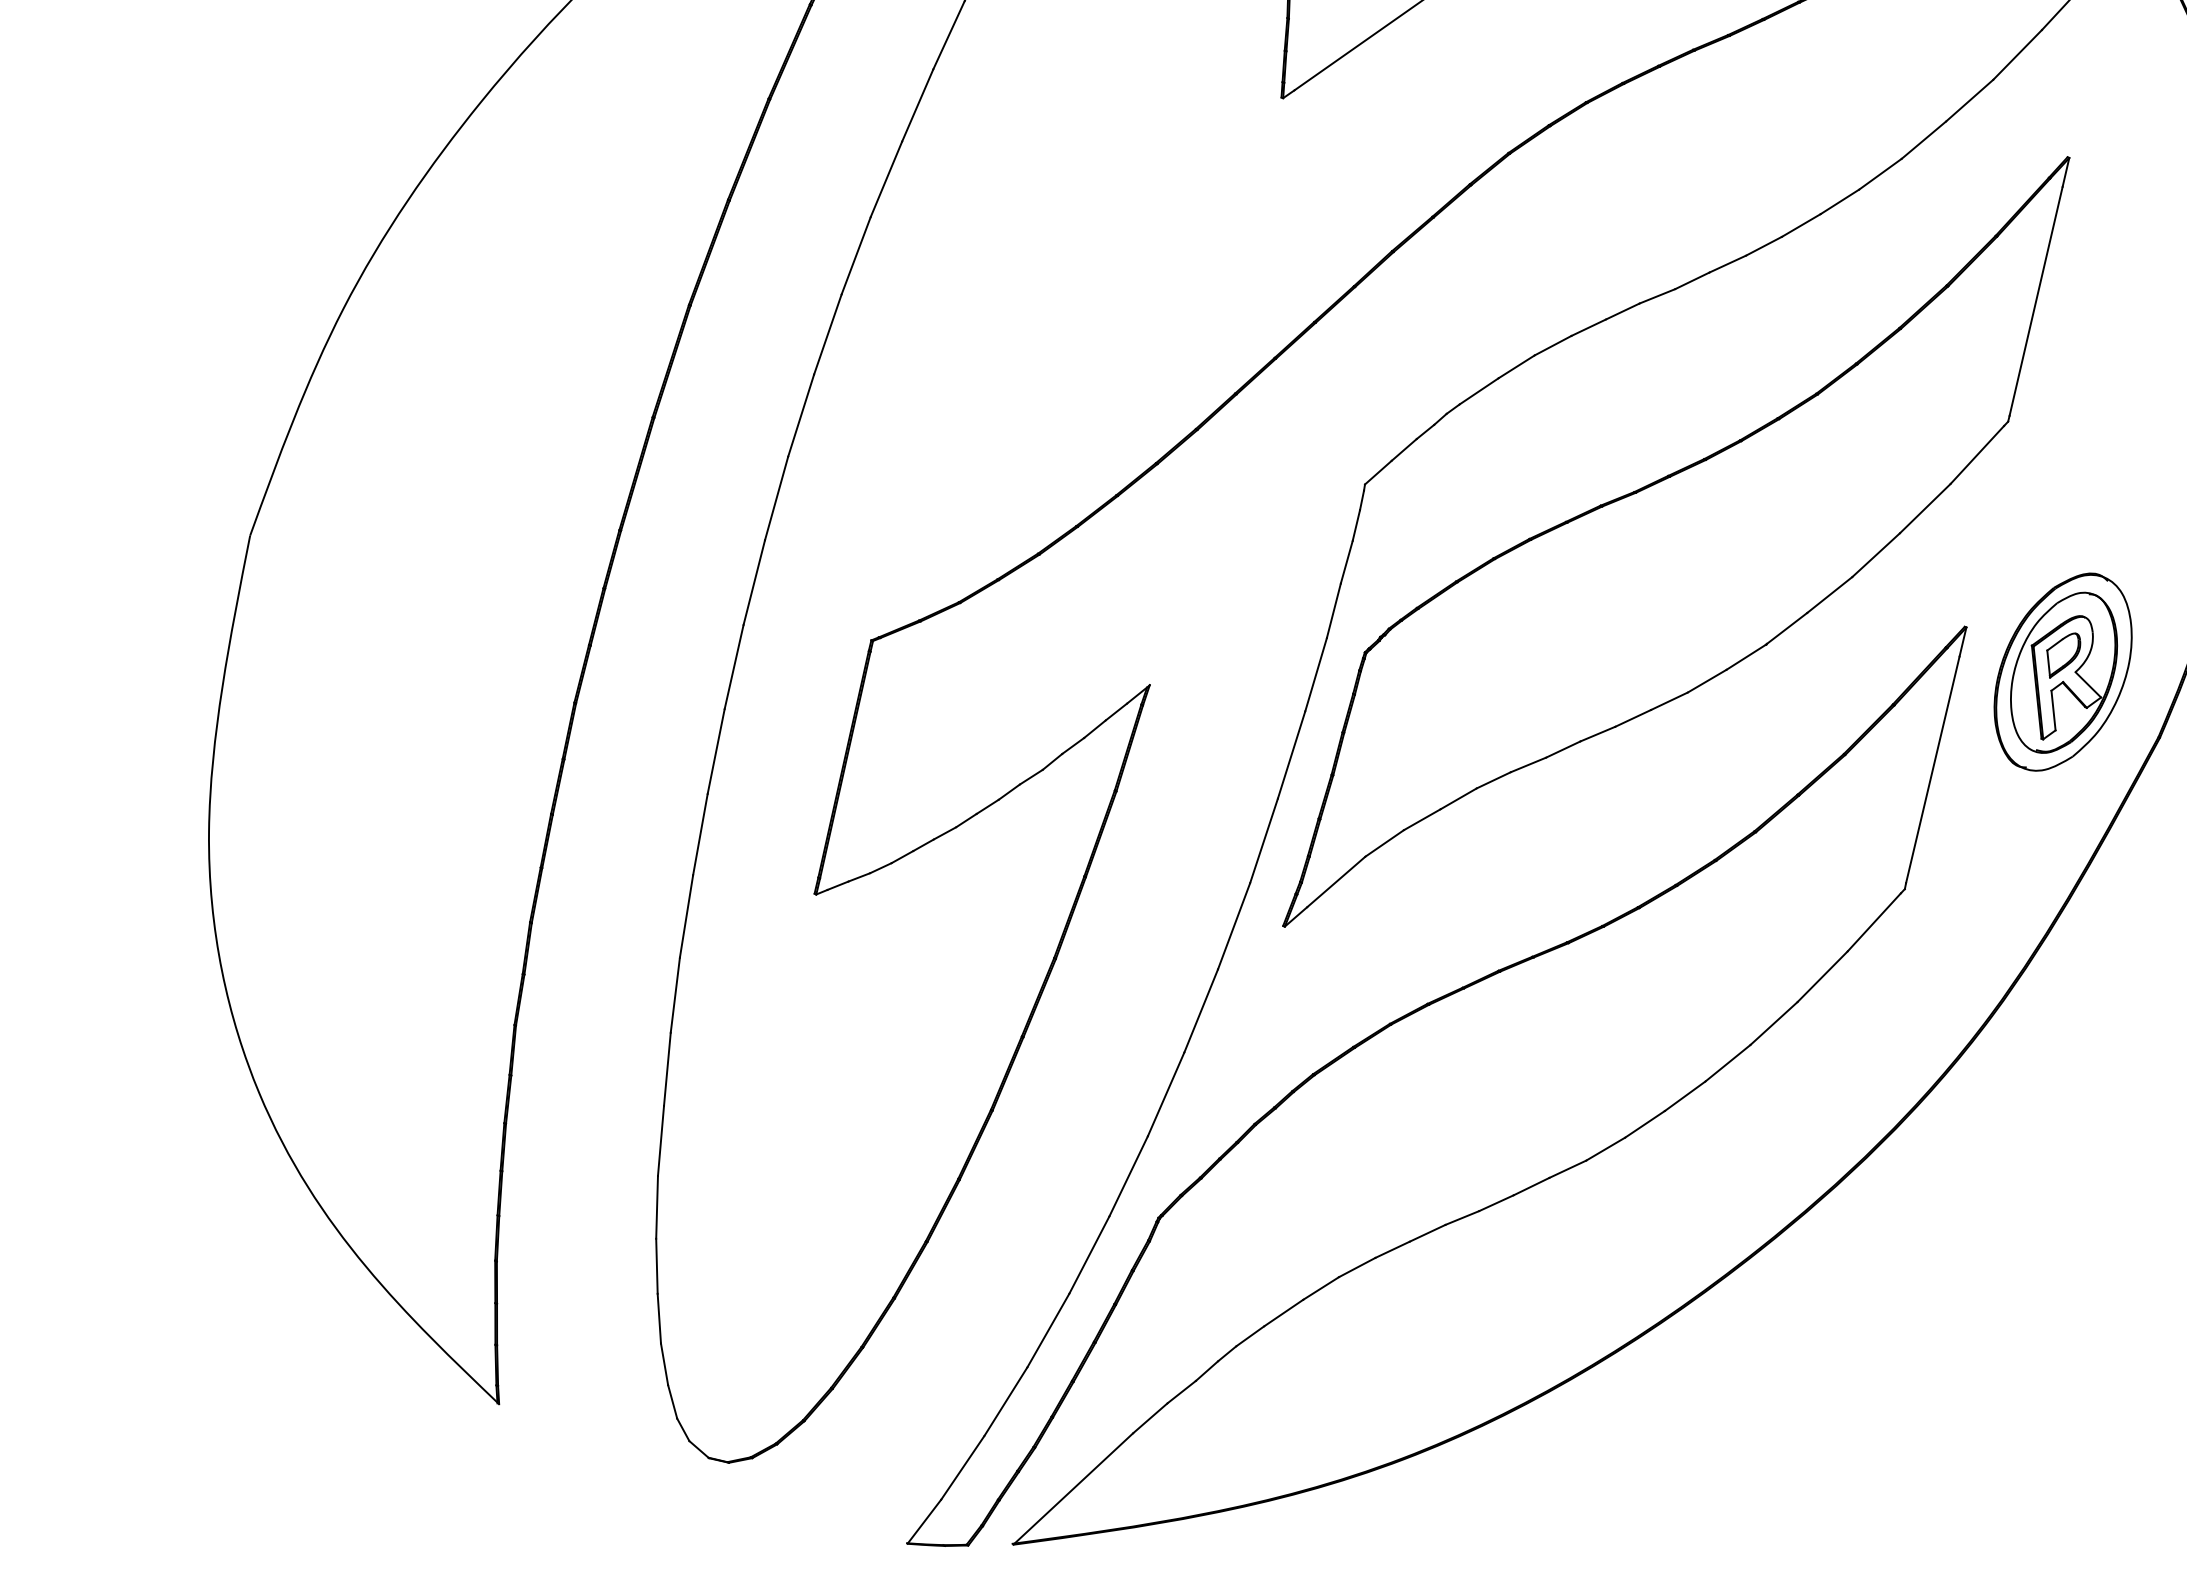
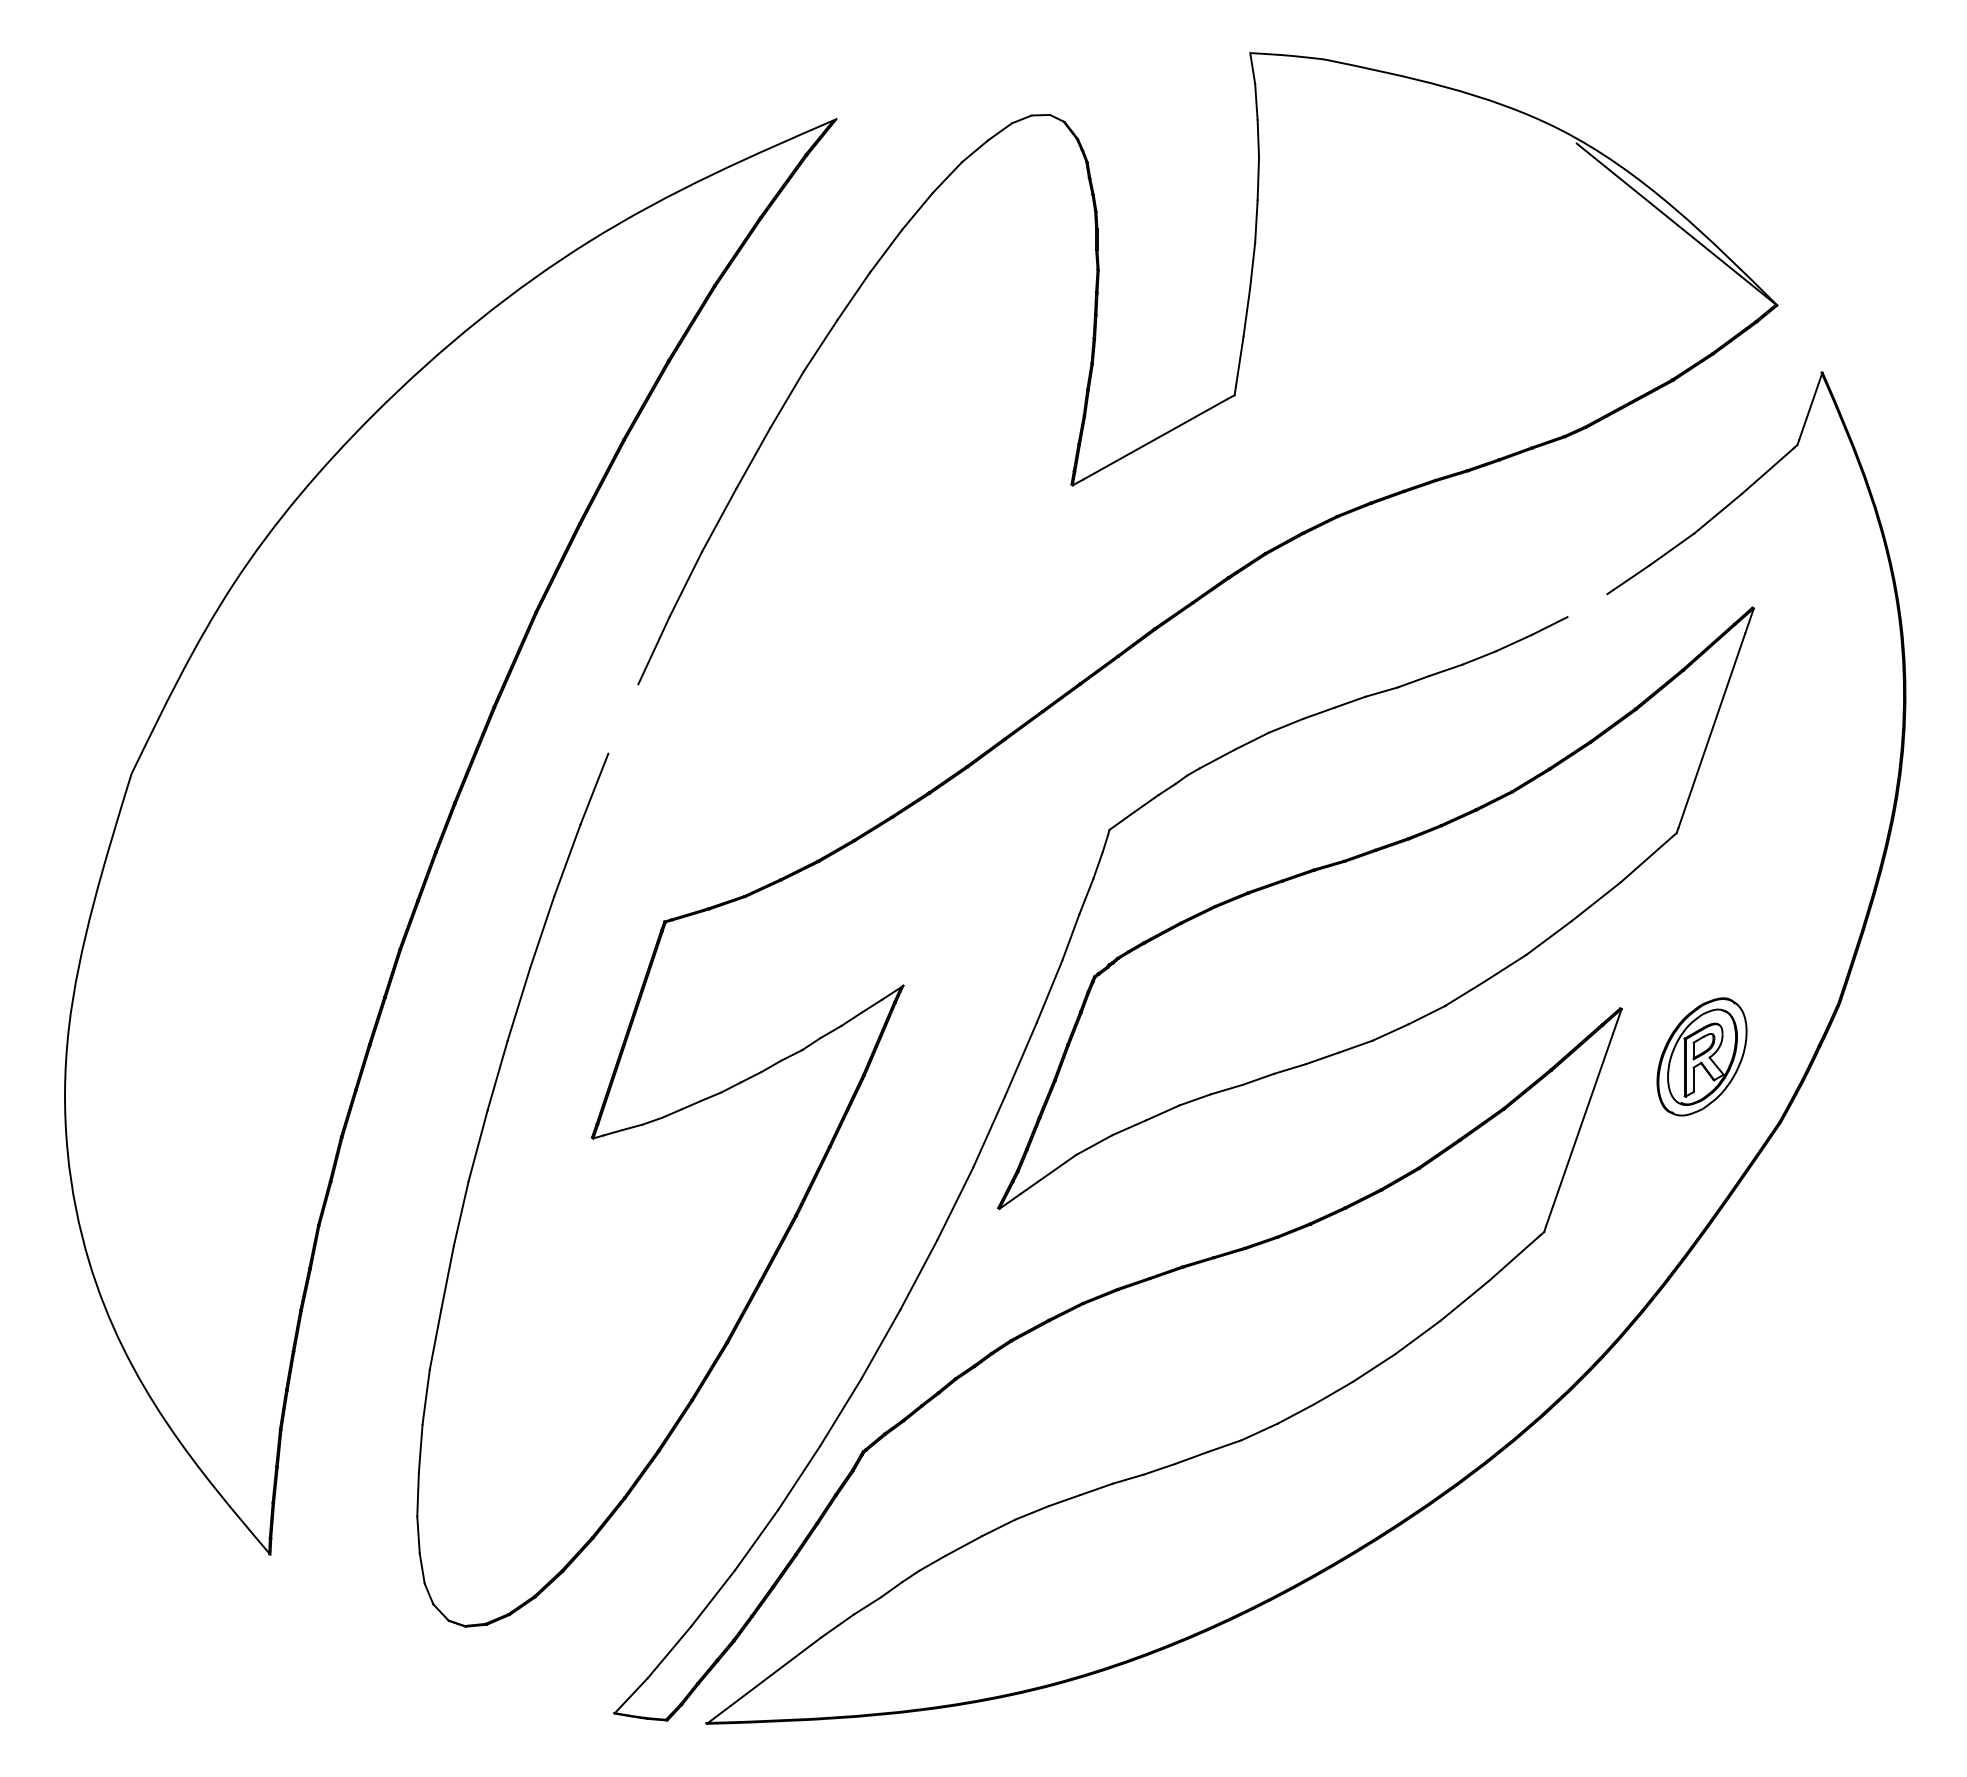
line: (1880, 174) -> (1587, 605), removed
line: (801, 415) -> (623, 718), removed
part: (2062, 671) -> (1701, 1056), size x0.7

